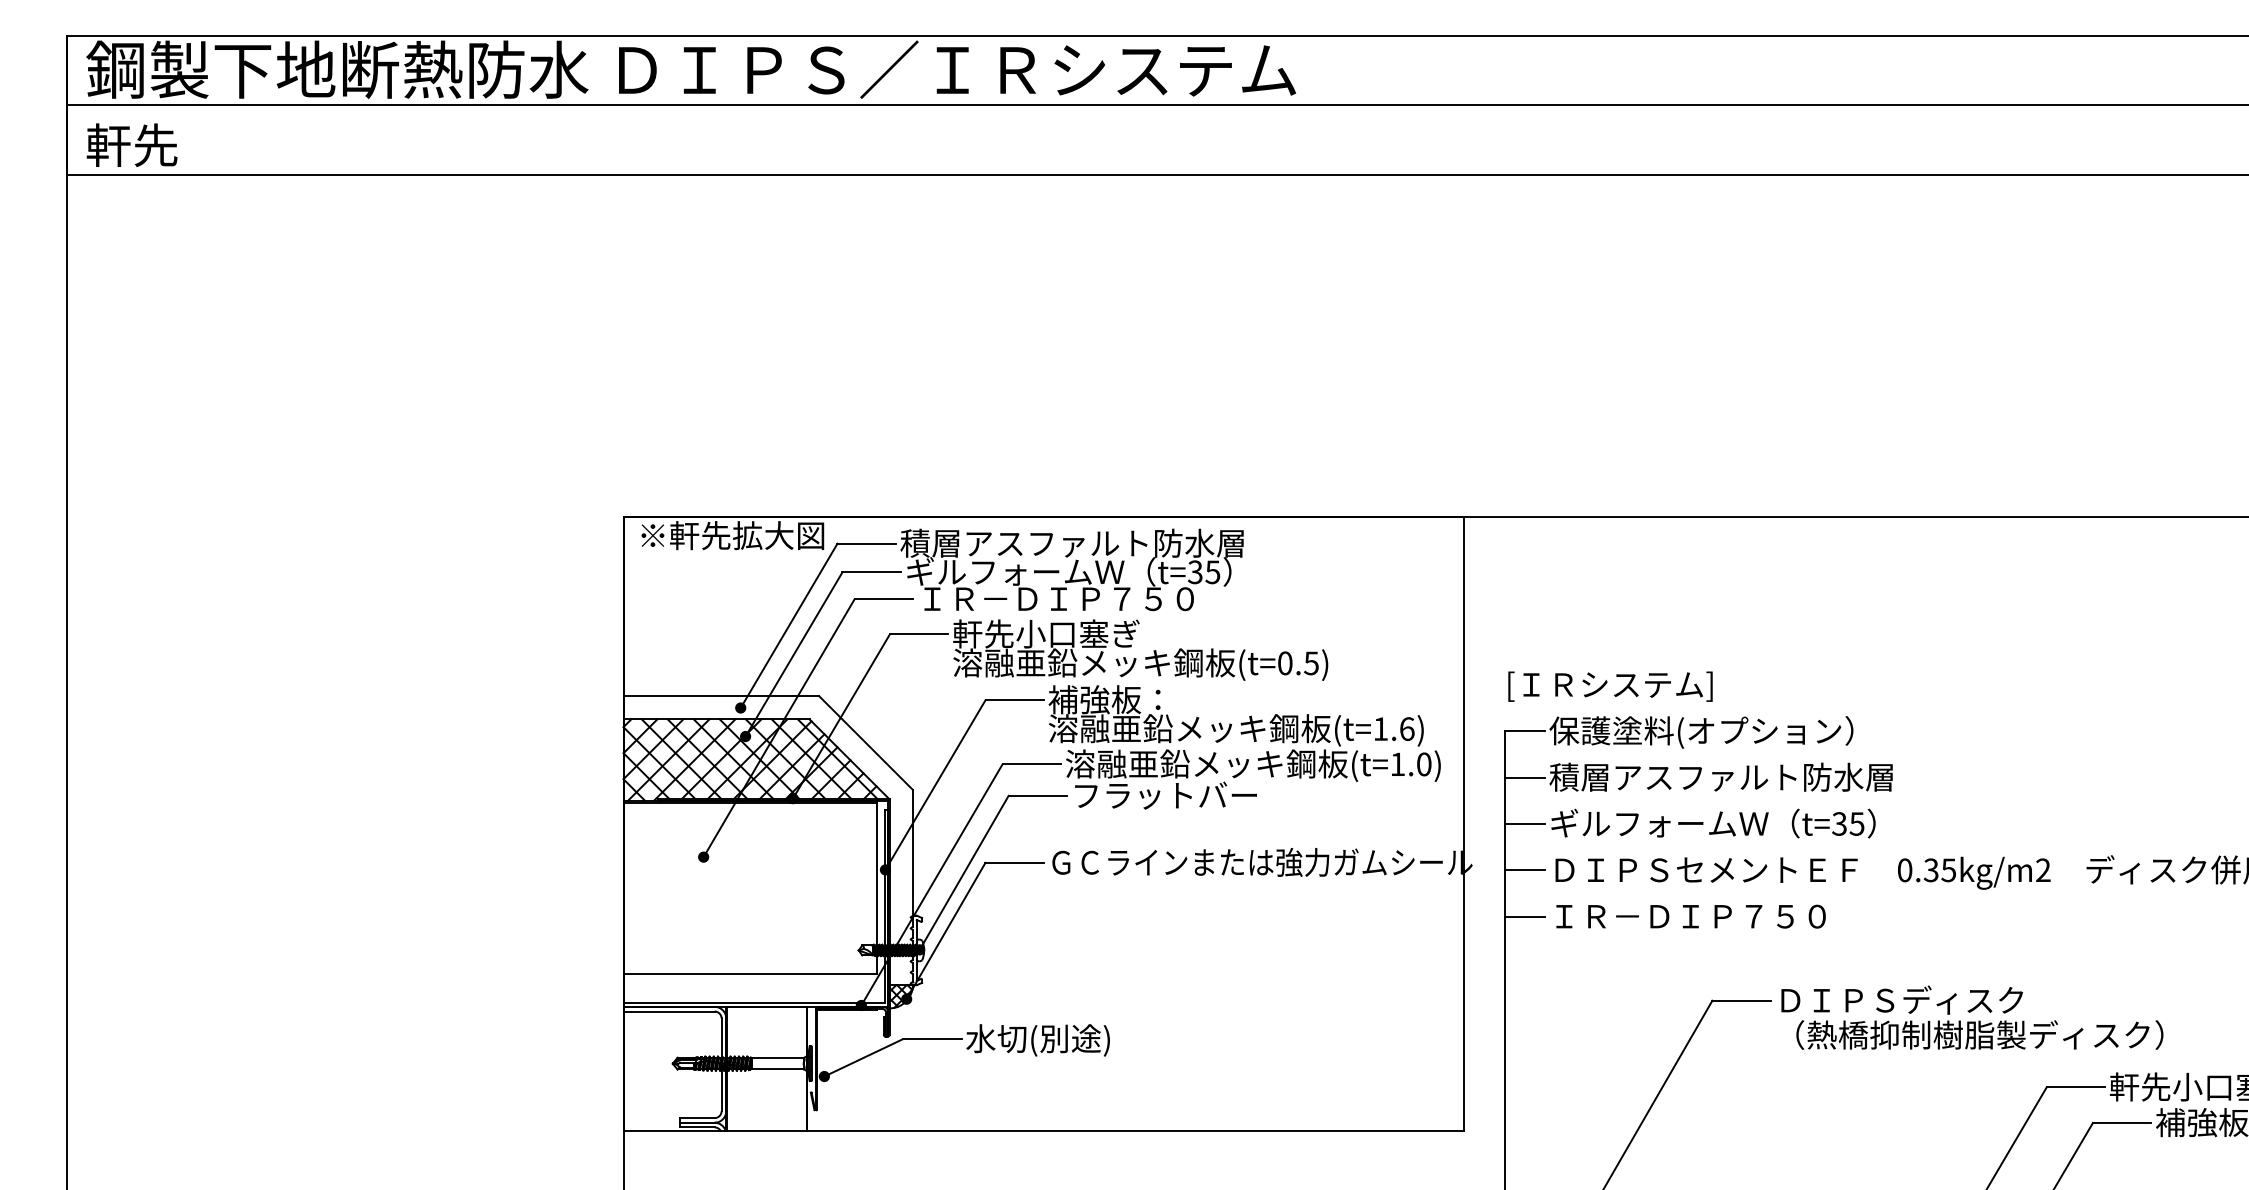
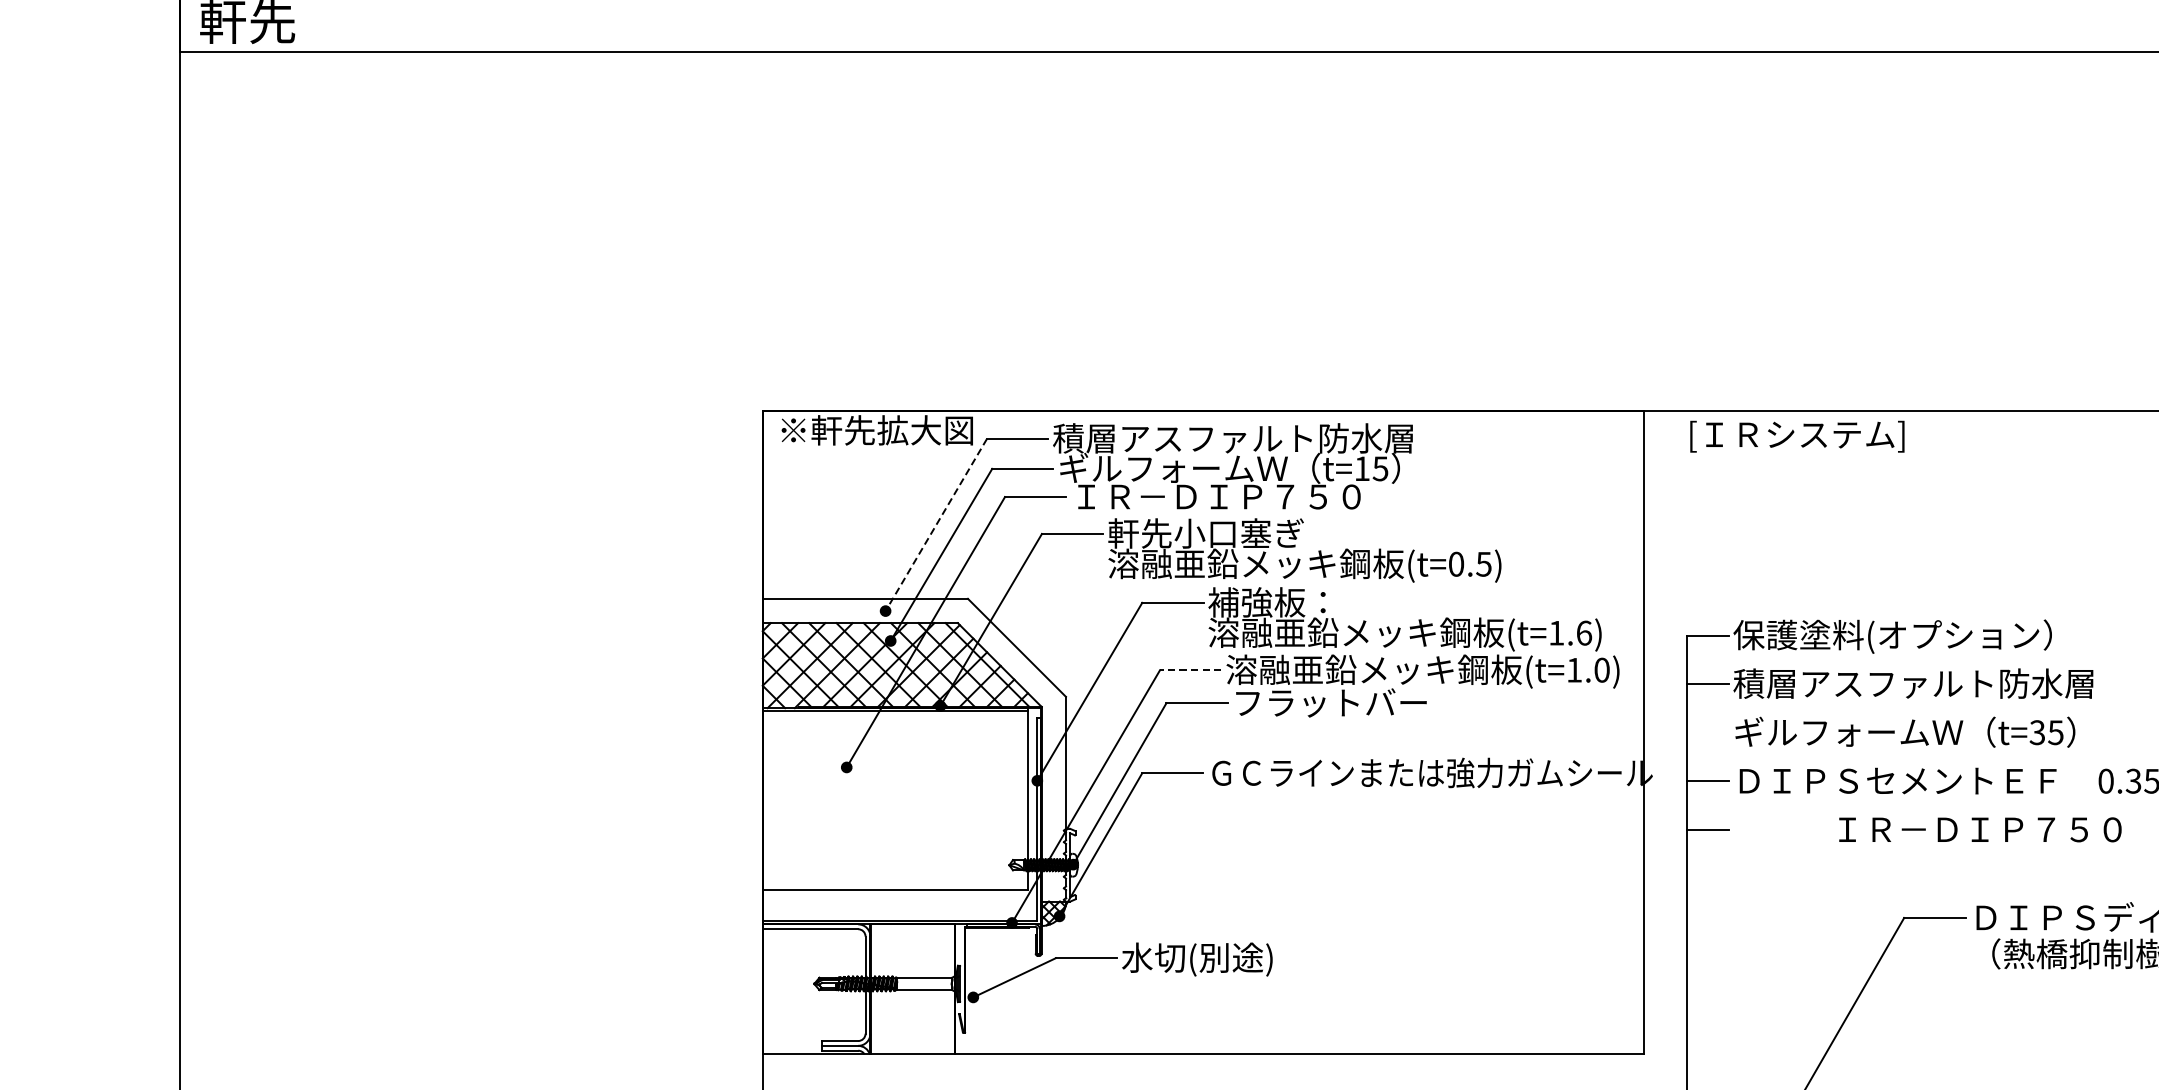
text: (1195, 572) -> (1362, 469), t=35 -> t=15
line: (788, 626) -> (935, 525), solid -> dashed
text: (1610, 686) -> (1797, 436), moved
line: (1031, 764) -> (1190, 670), solid -> dashed
line: (1524, 824) -> (1707, 733), removed
text: (1690, 916) -> (1979, 829), moved

